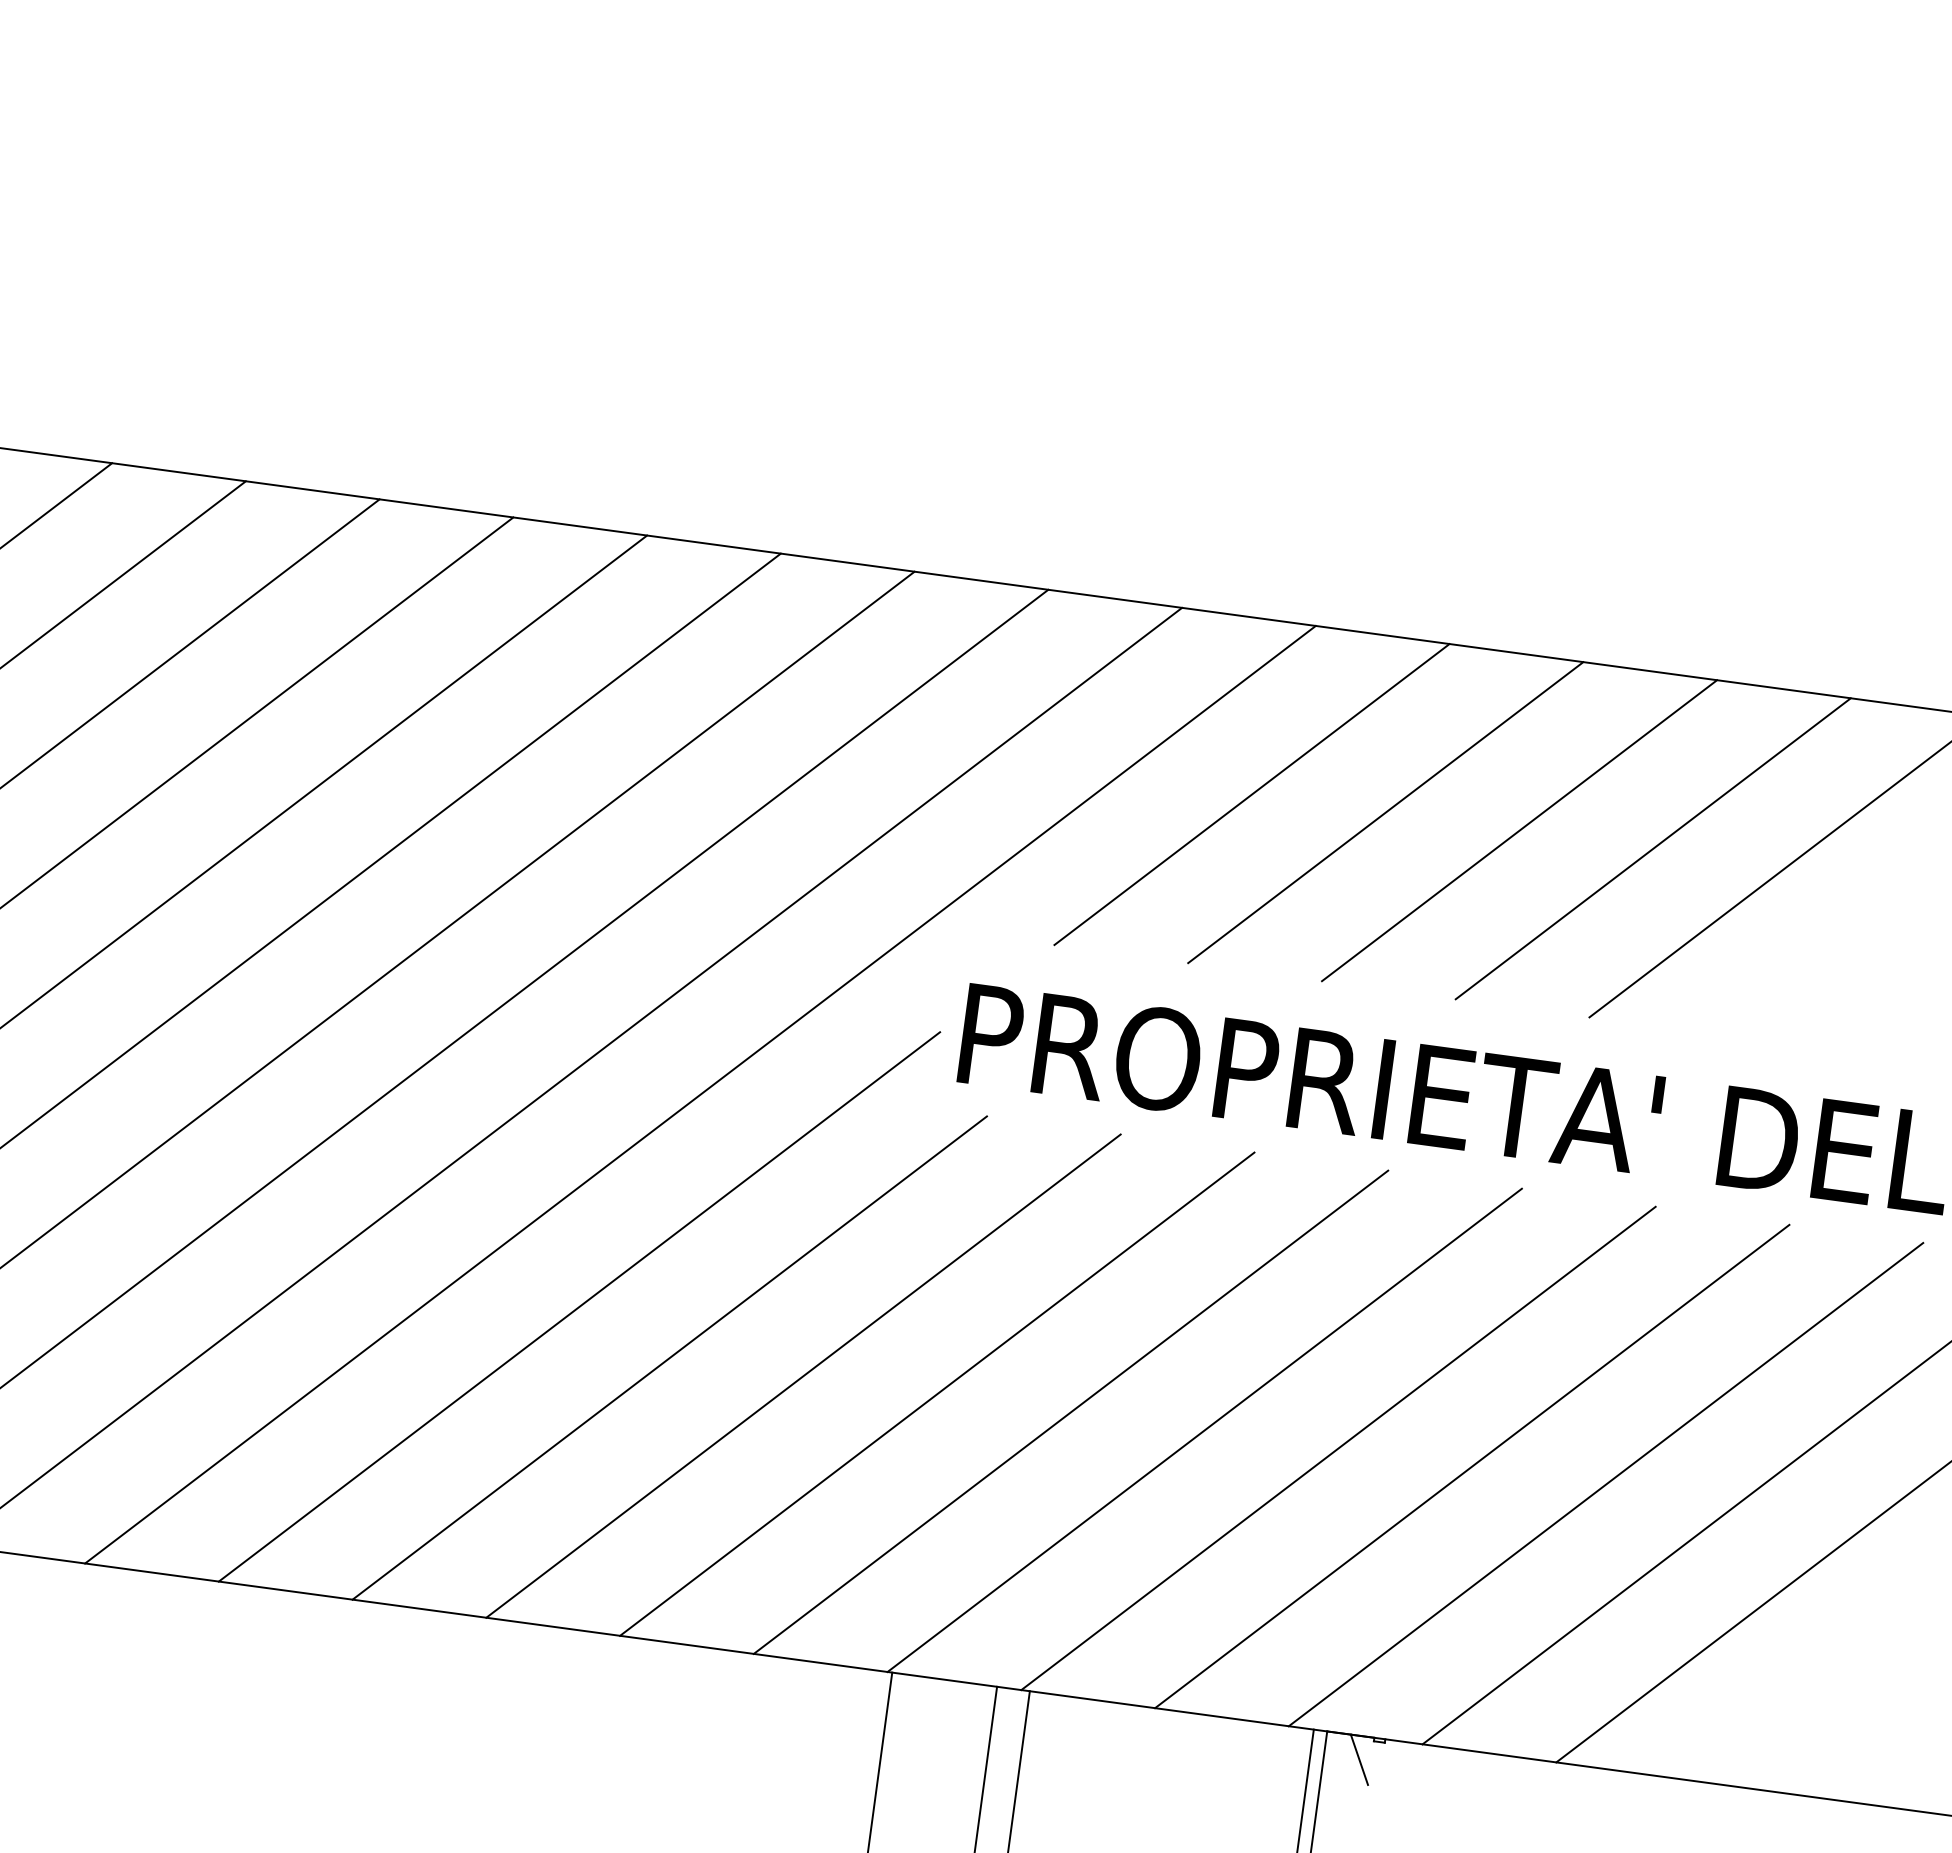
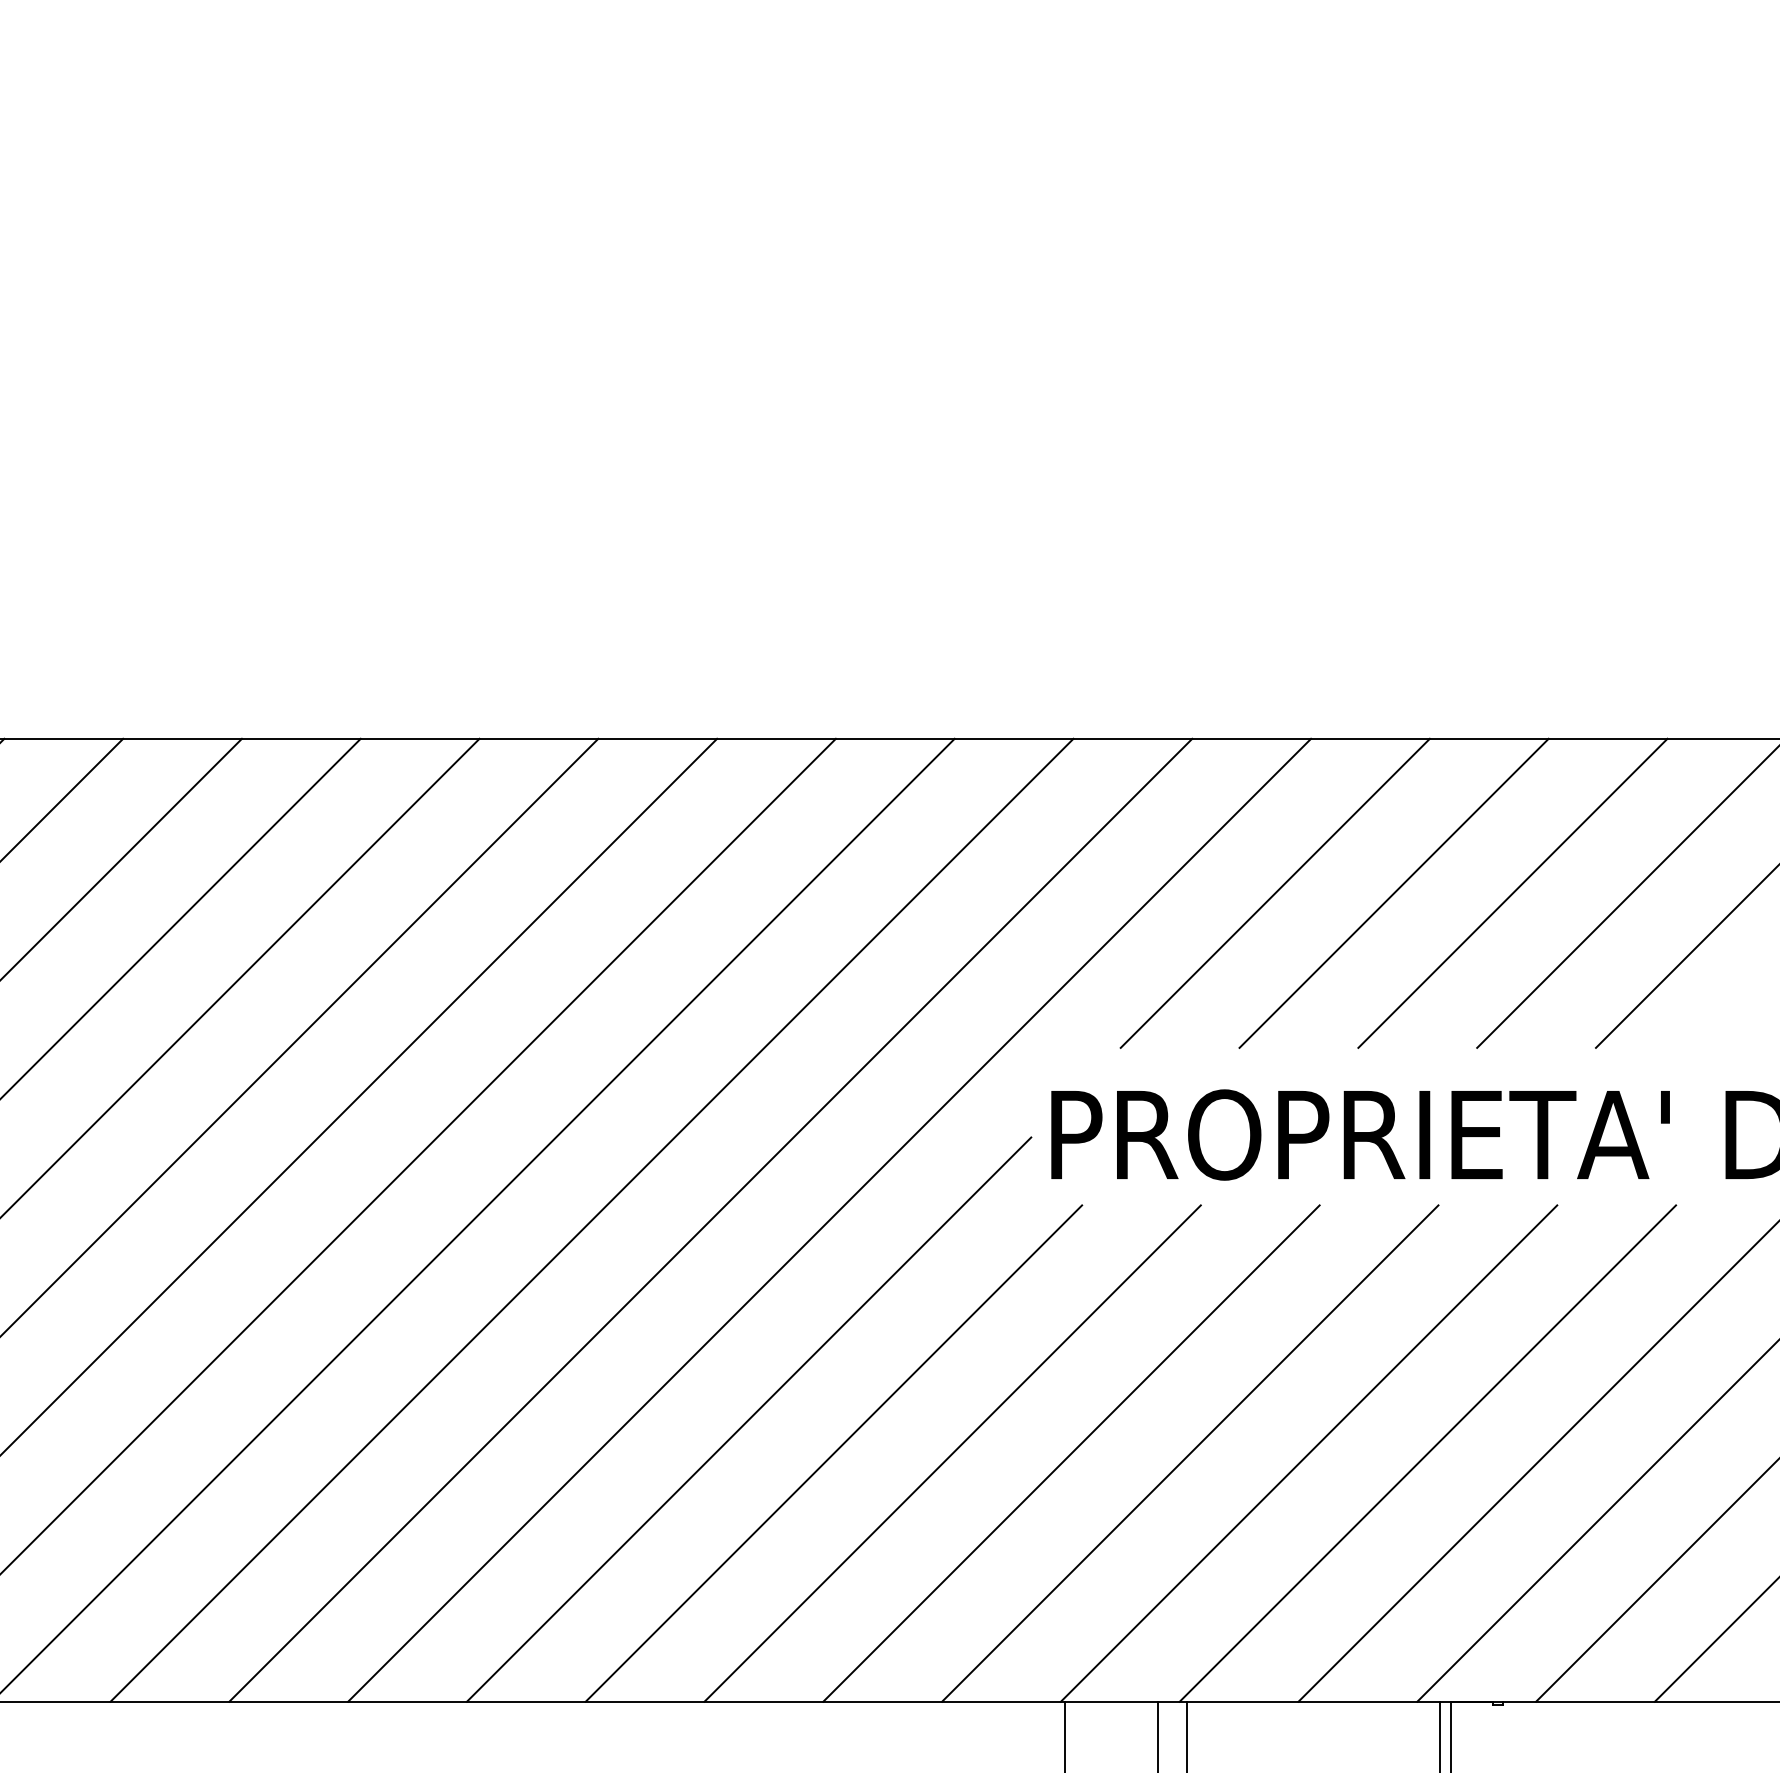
line: (1359, 1759) -> (1482, 1722), removed

